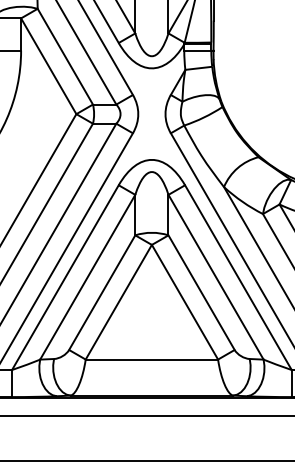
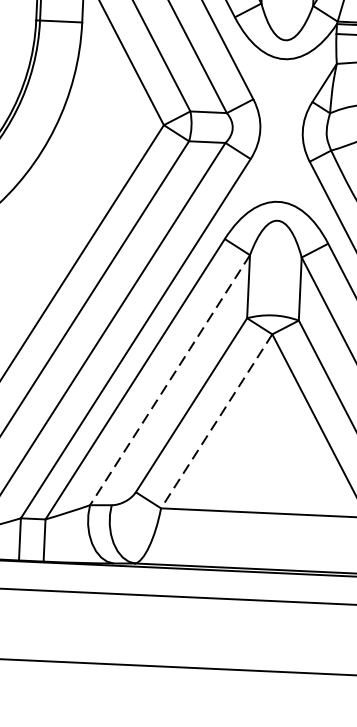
line: (87, 277) -> (169, 380), solid -> dashed
line: (118, 302) -> (216, 421), solid -> dashed

